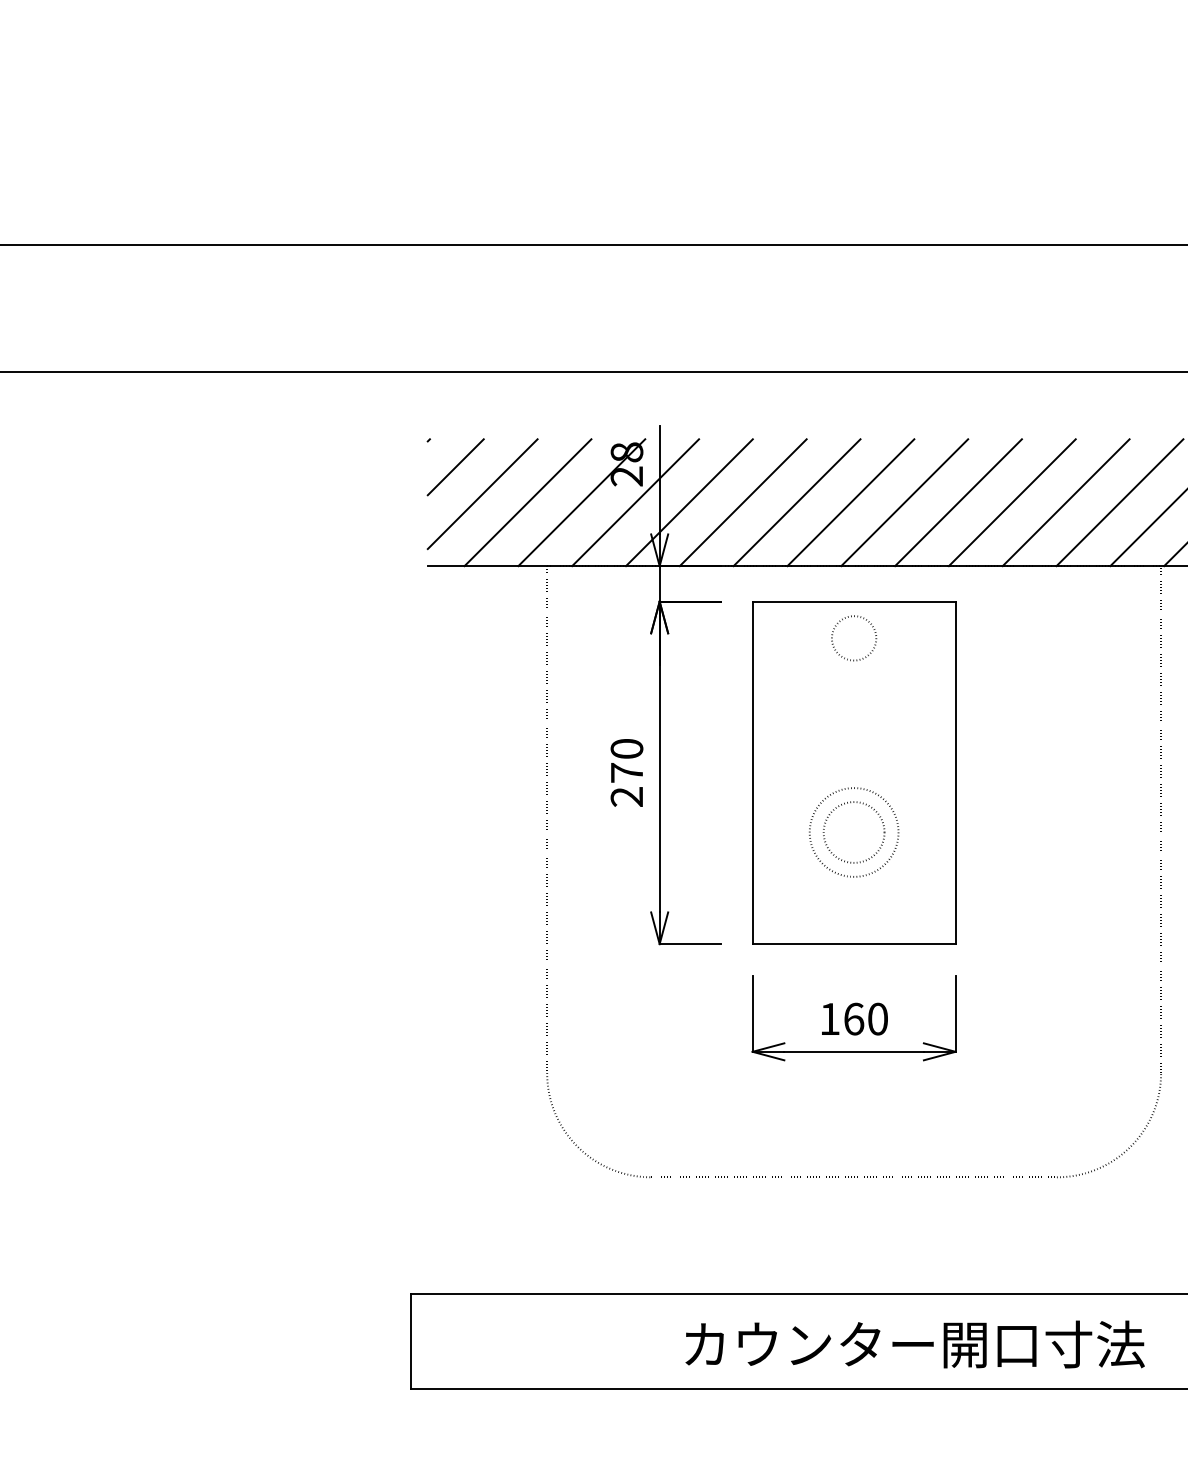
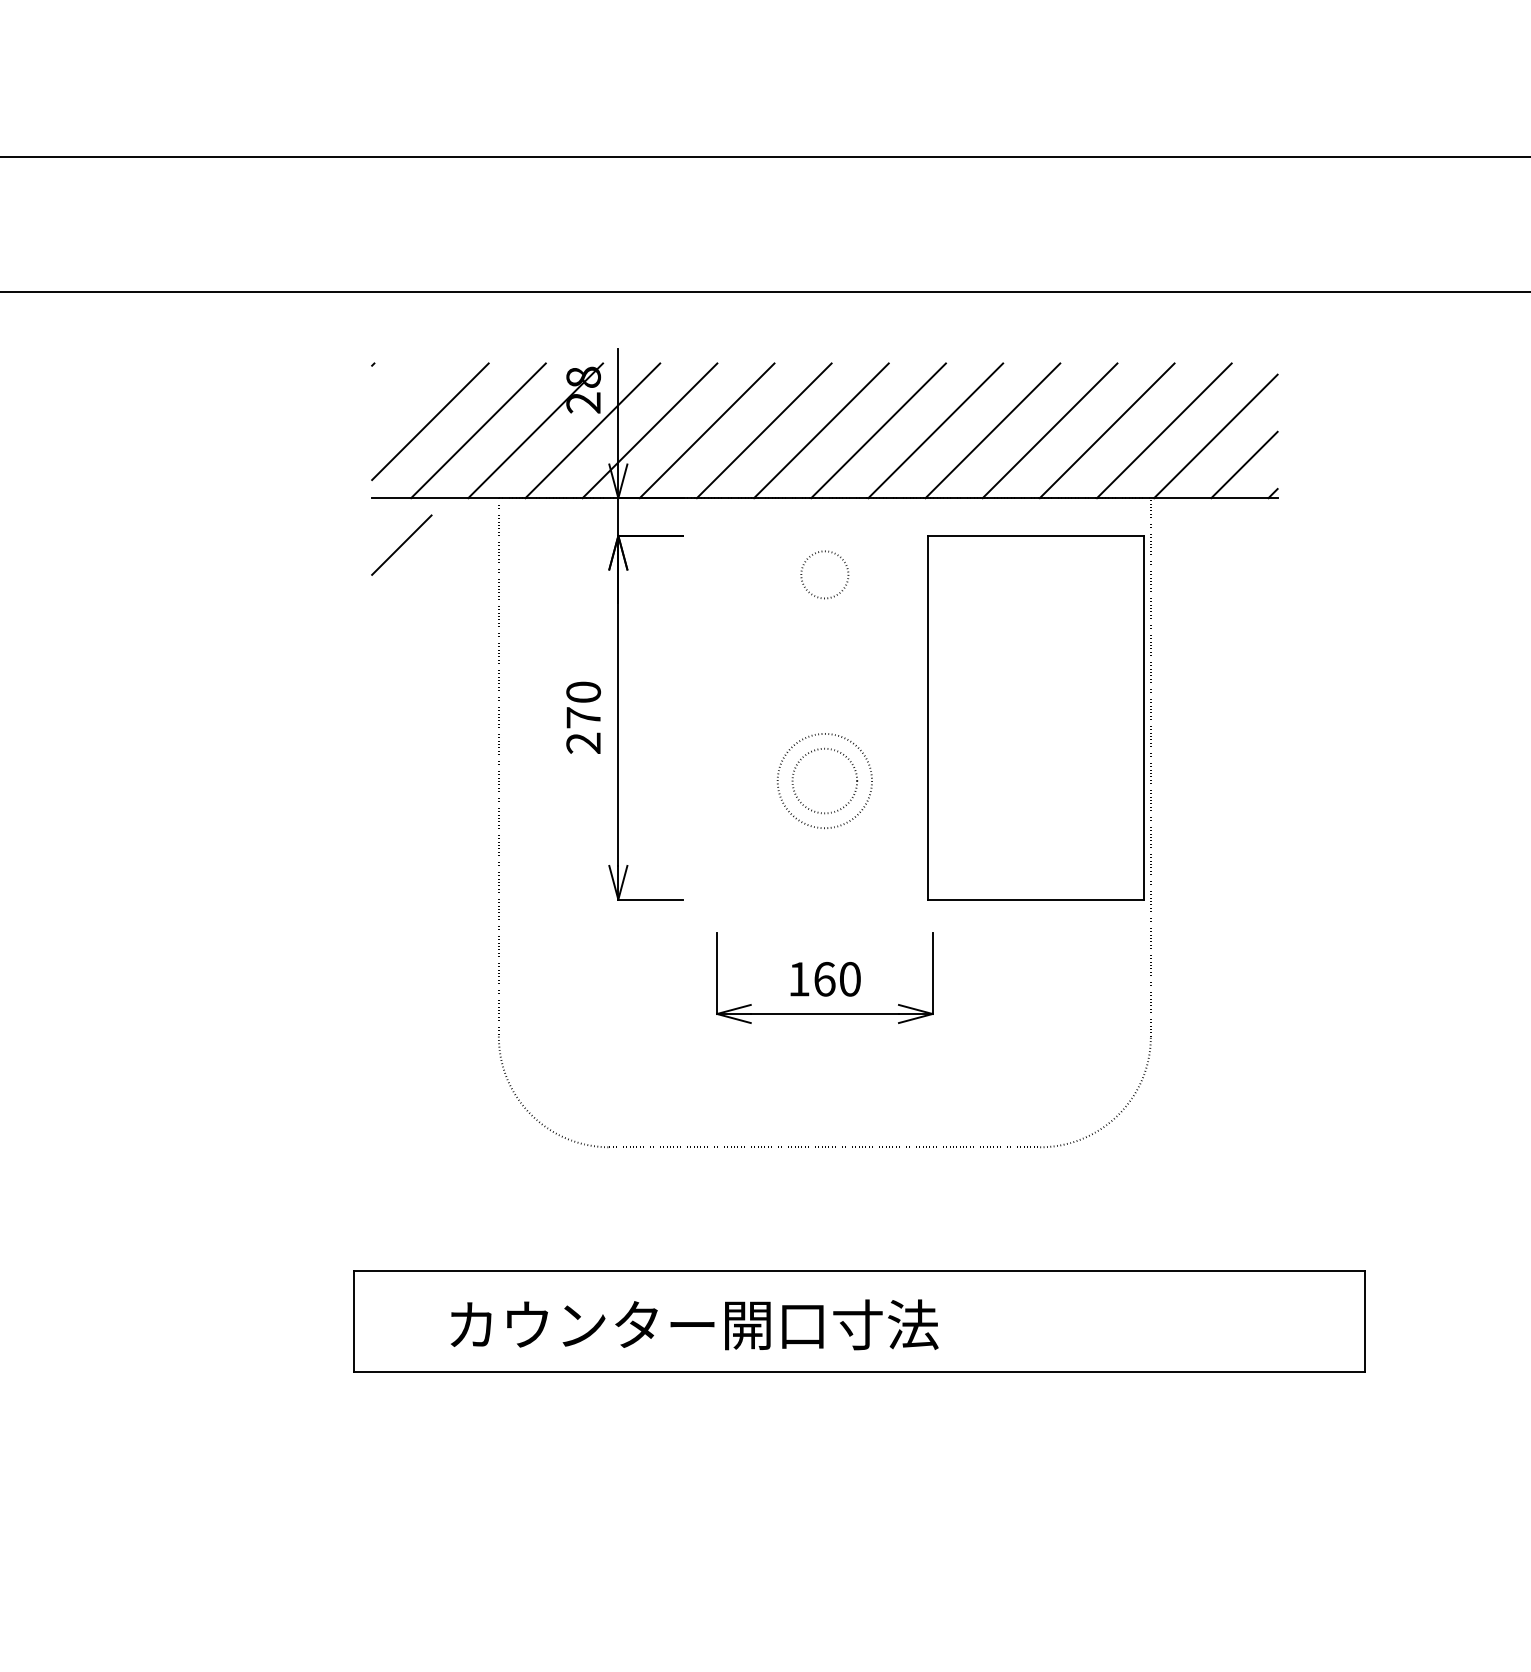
line: (455, 466) -> (401, 544), moved
part: (853, 772) -> (1035, 717), moved
text: (914, 1344) -> (694, 1324), moved

